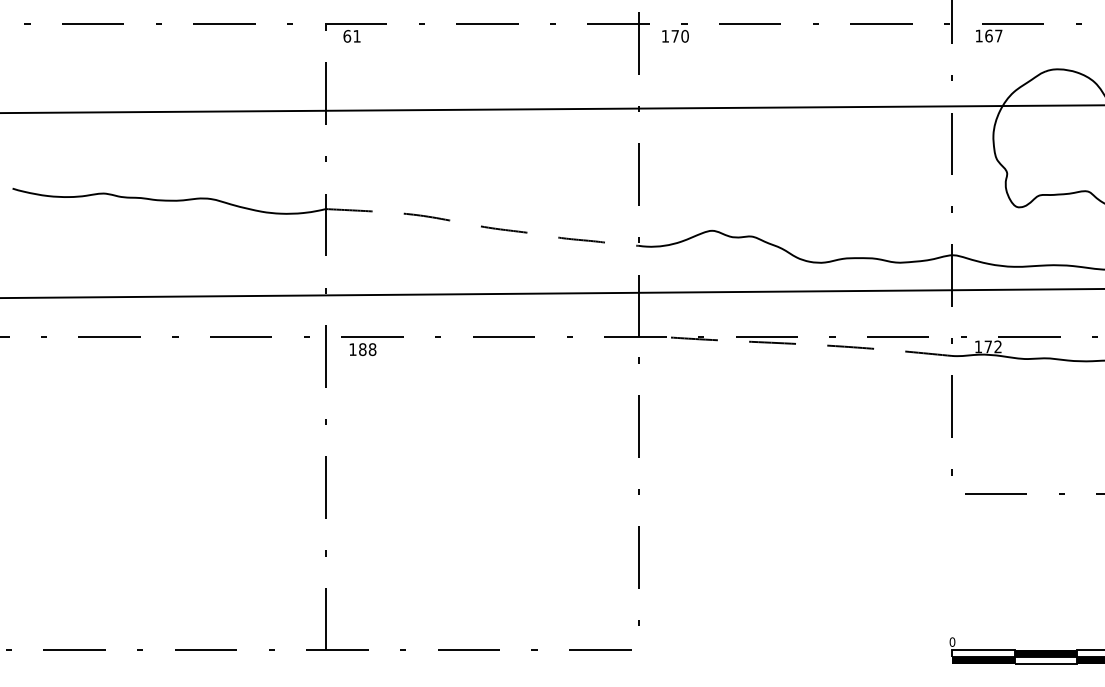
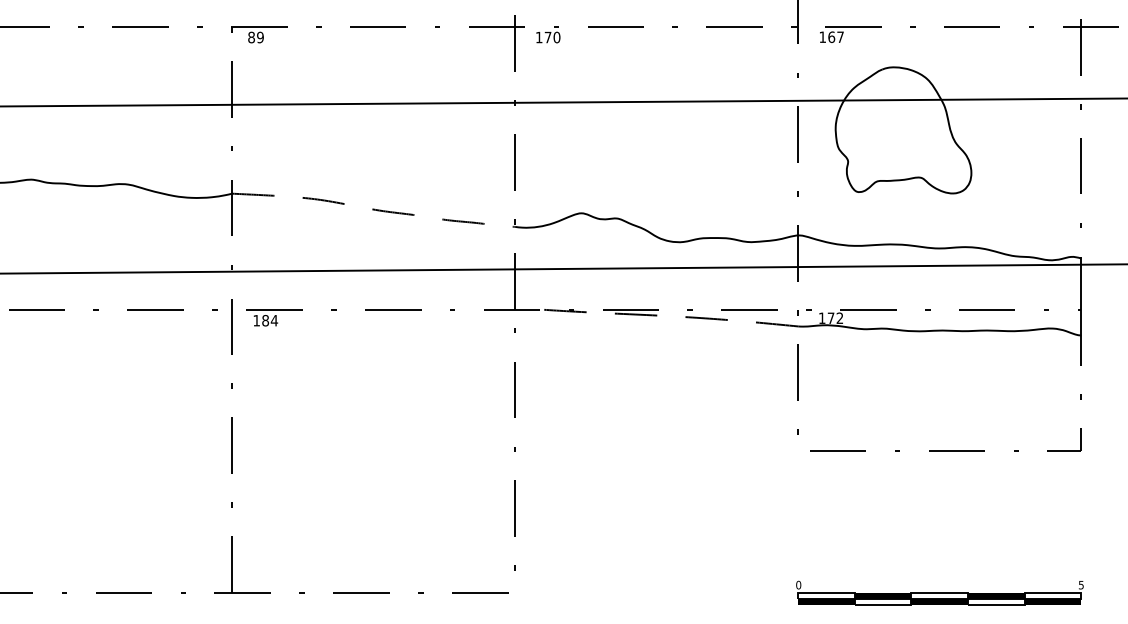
text: (351, 36) -> (255, 37), 61 -> 89
text: (372, 349) -> (274, 320), 188 -> 184

